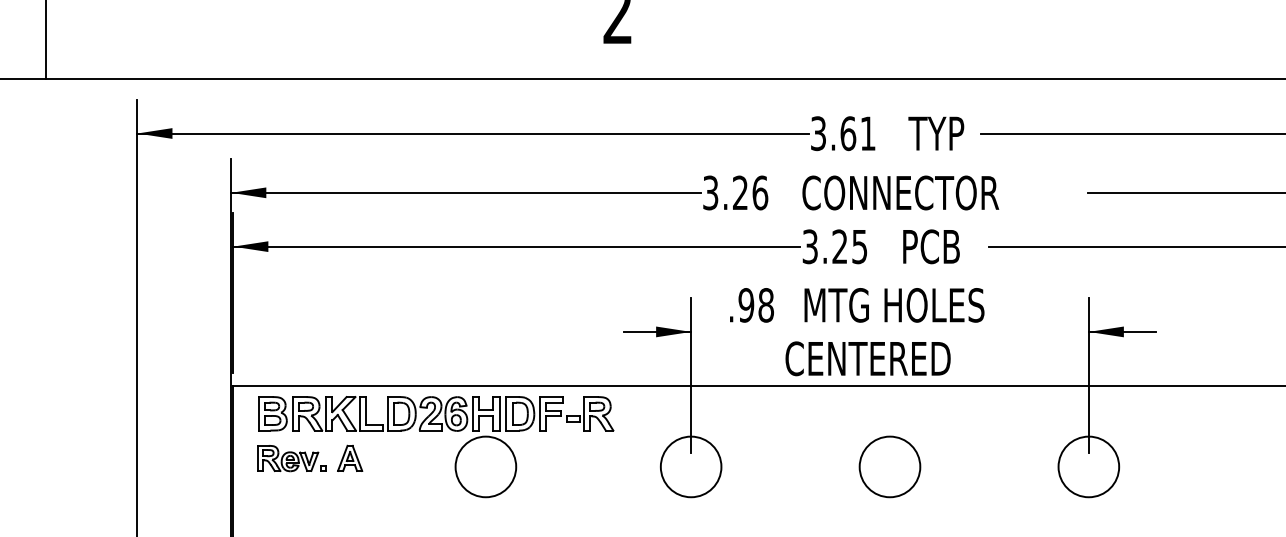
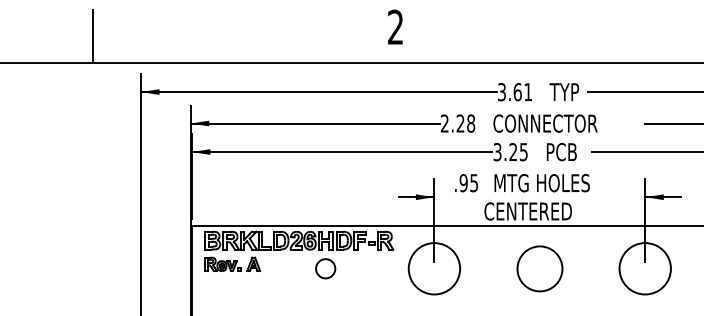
text: (736, 192) -> (458, 123), 3.26 -> 2.28
text: (766, 305) -> (474, 183), .98 -> .95
circle: (485, 466) -> (325, 268), size x0.6
circle: (691, 466) -> (434, 268), size x1.6
circle: (889, 466) -> (539, 268), size x1.4
circle: (1089, 466) -> (645, 268), size x1.6

